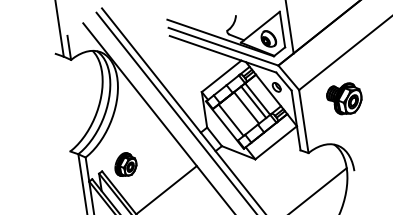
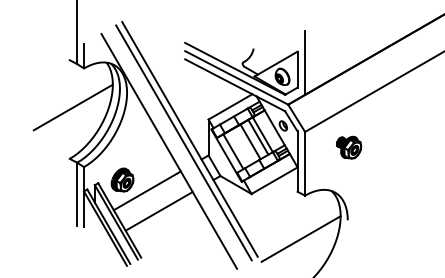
part: (345, 98) -> (349, 147), size x0.71
line: (65, 100) -> (72, 107), added
line: (150, 171) -> (146, 190), added

